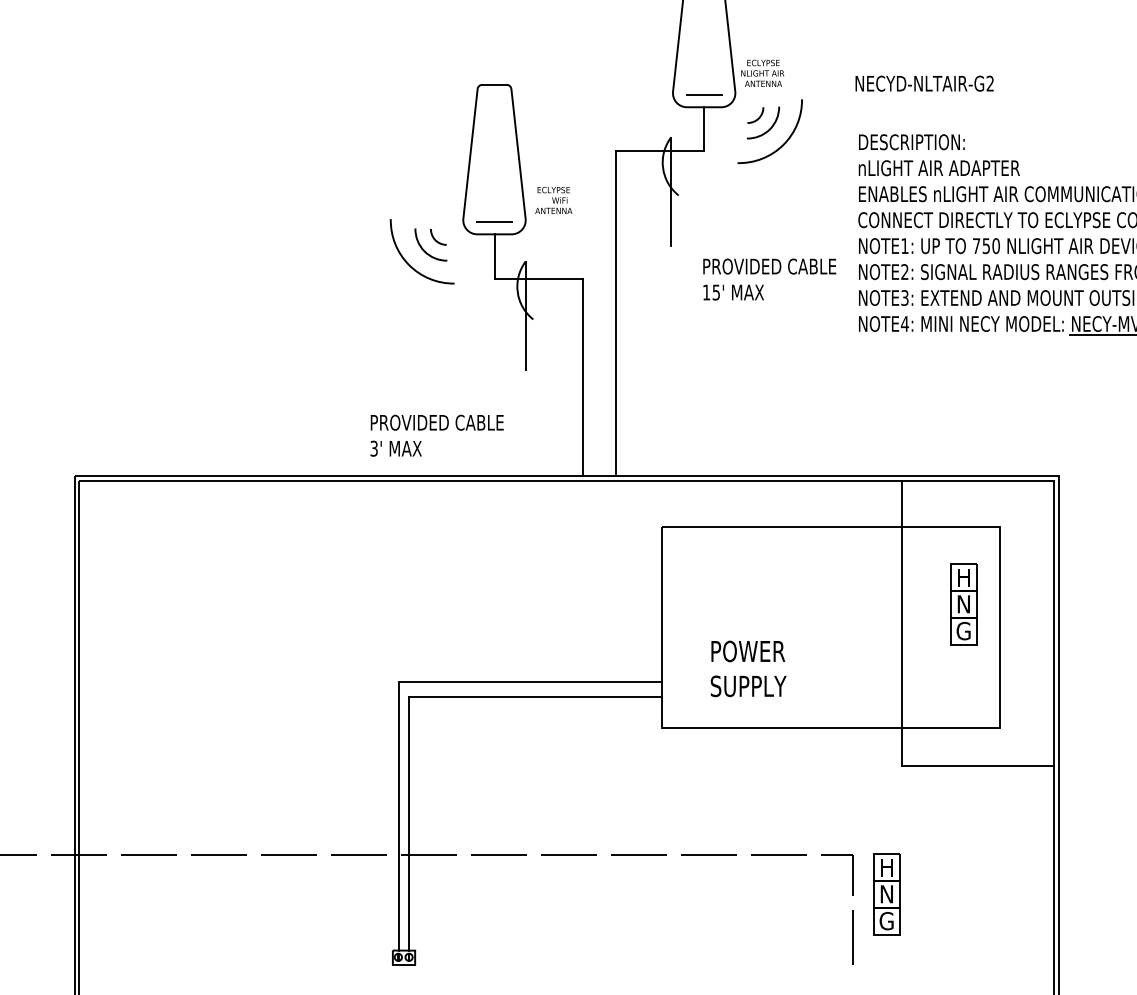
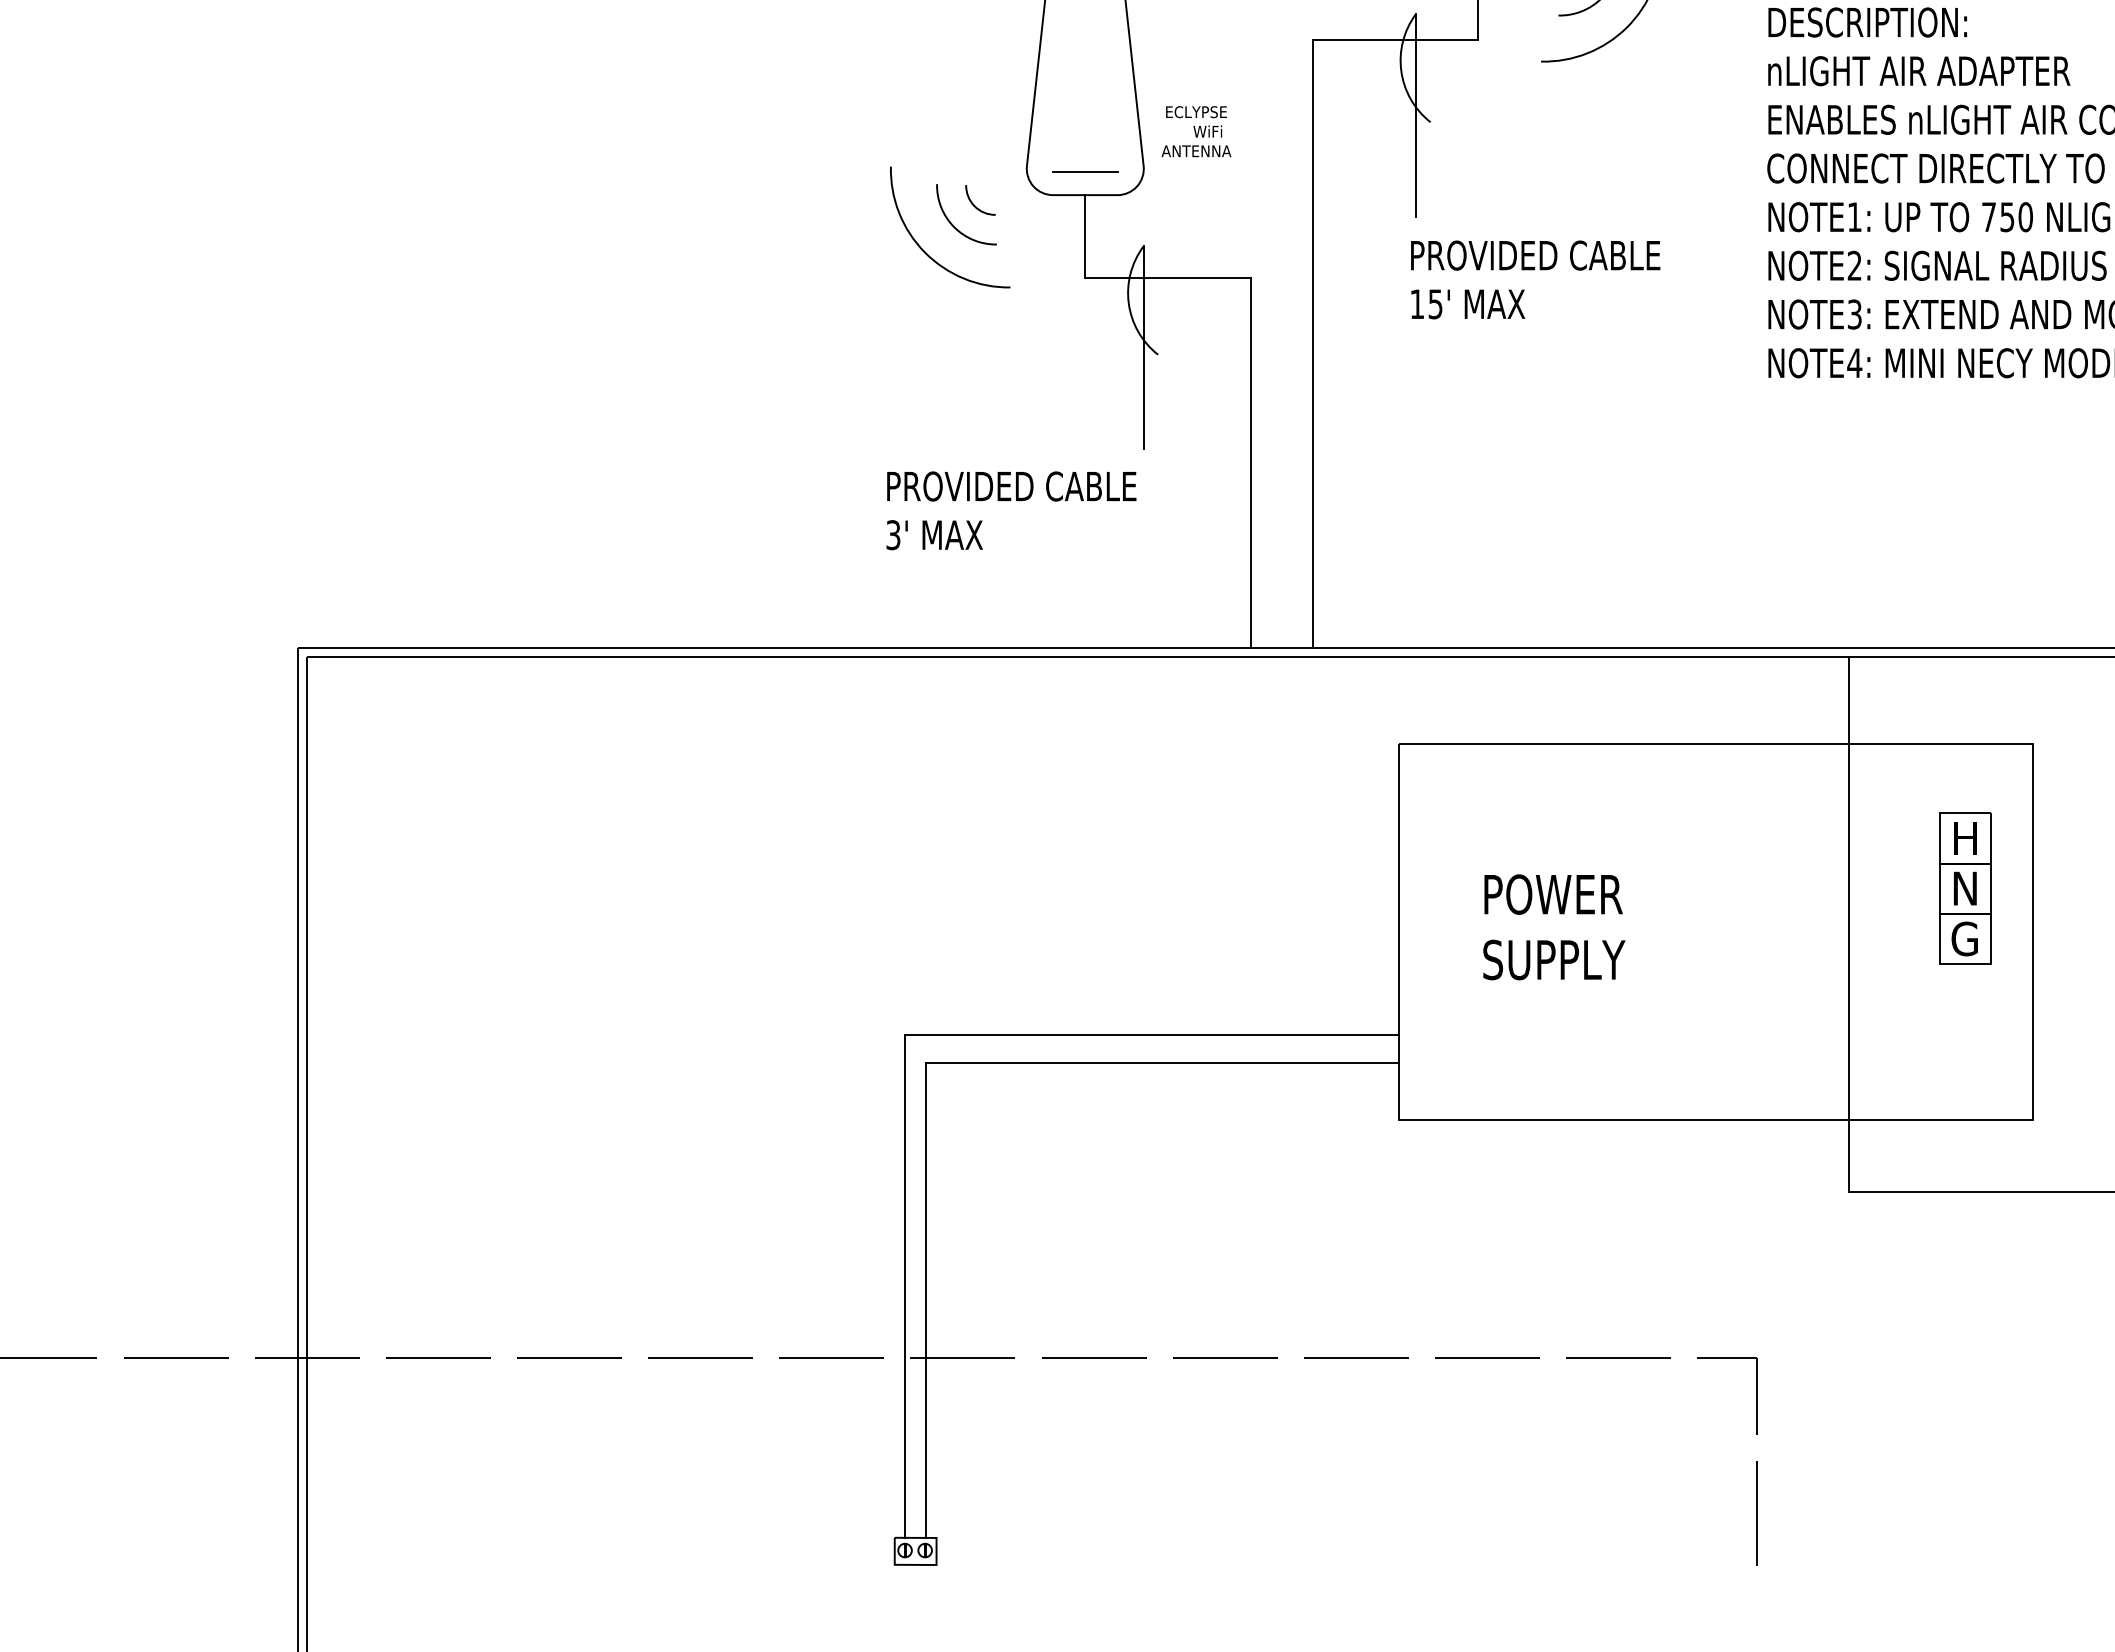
text: (769, 279) -> (1535, 279), moved
text: (436, 435) -> (1010, 510), moved
text: (748, 668) -> (1553, 926), moved
part: (886, 894) -> (1820, 1432), removed

